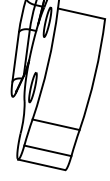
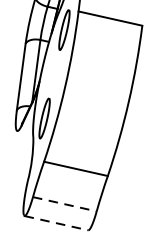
line: (48, 150) -> (65, 203), solid -> dashed
line: (42, 164) -> (57, 222), solid -> dashed

